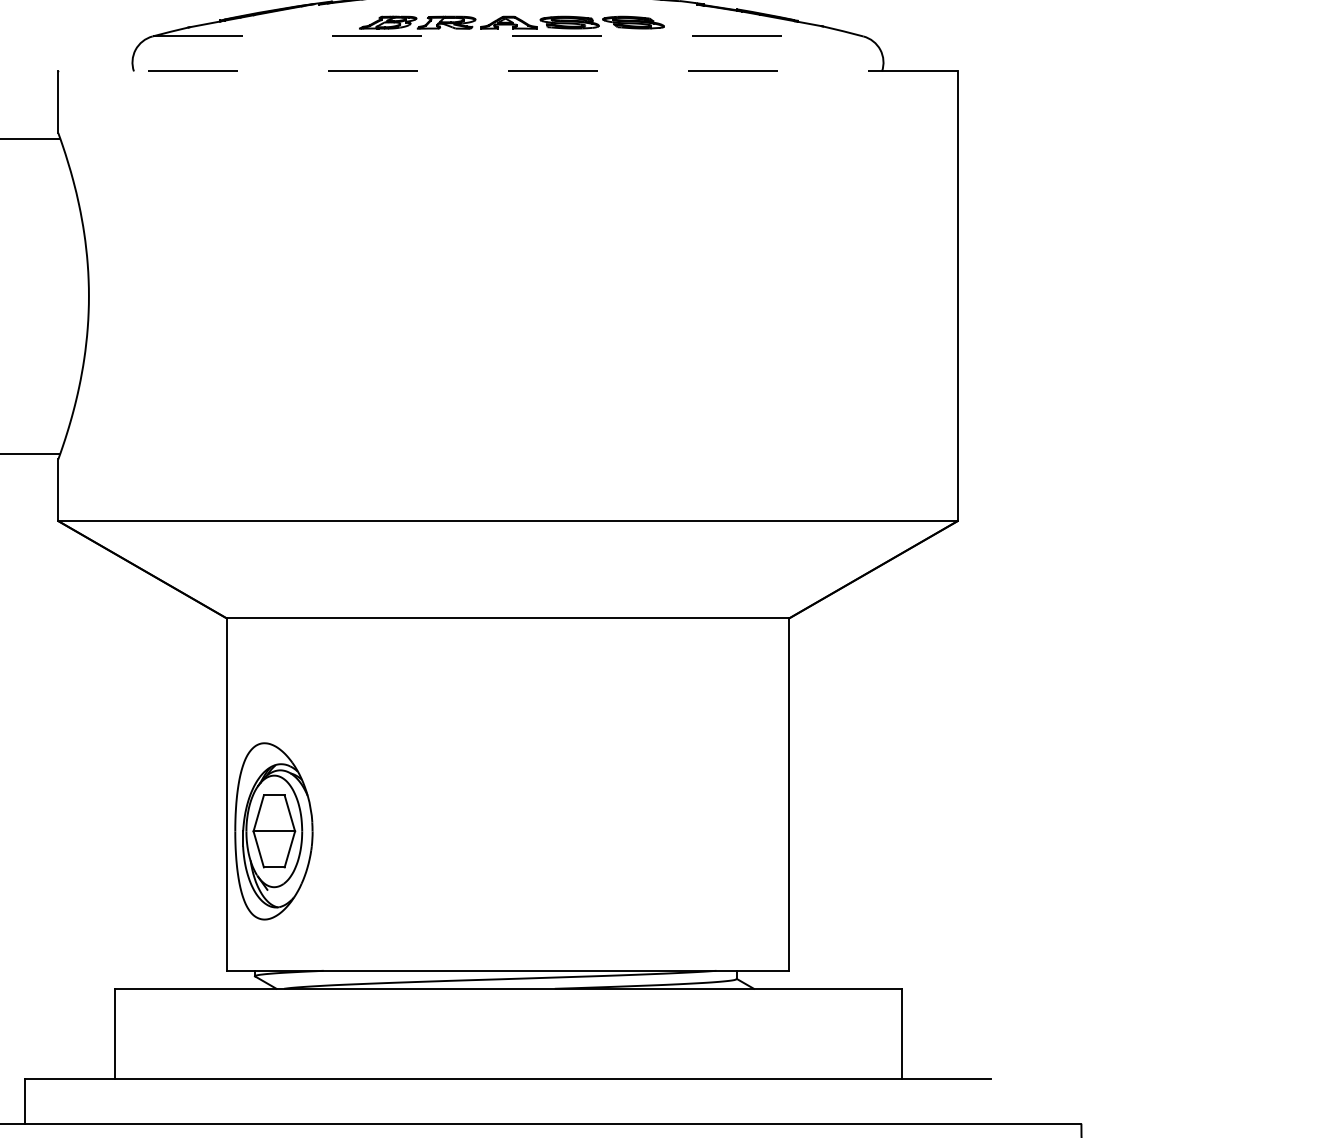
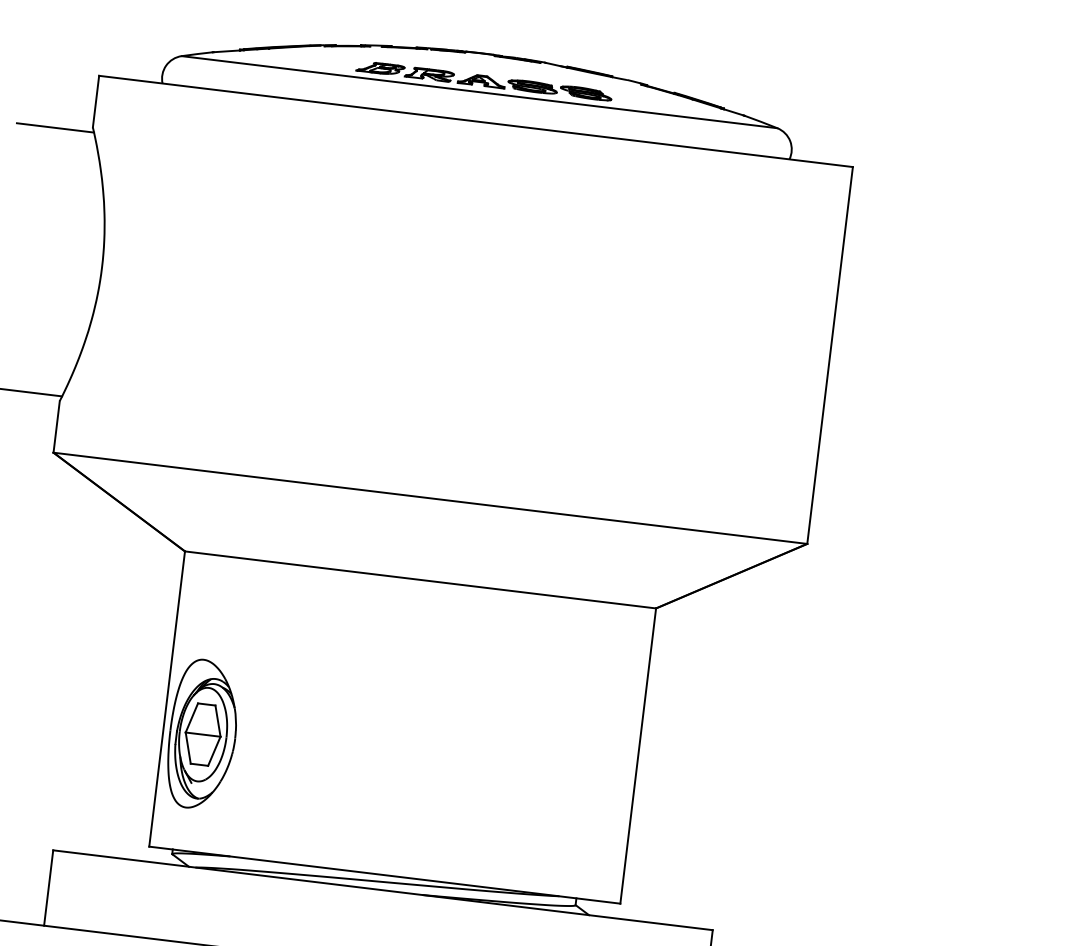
line: (508, 36) -> (479, 92), dashed -> solid
line: (508, 71) -> (476, 121), dashed -> solid

